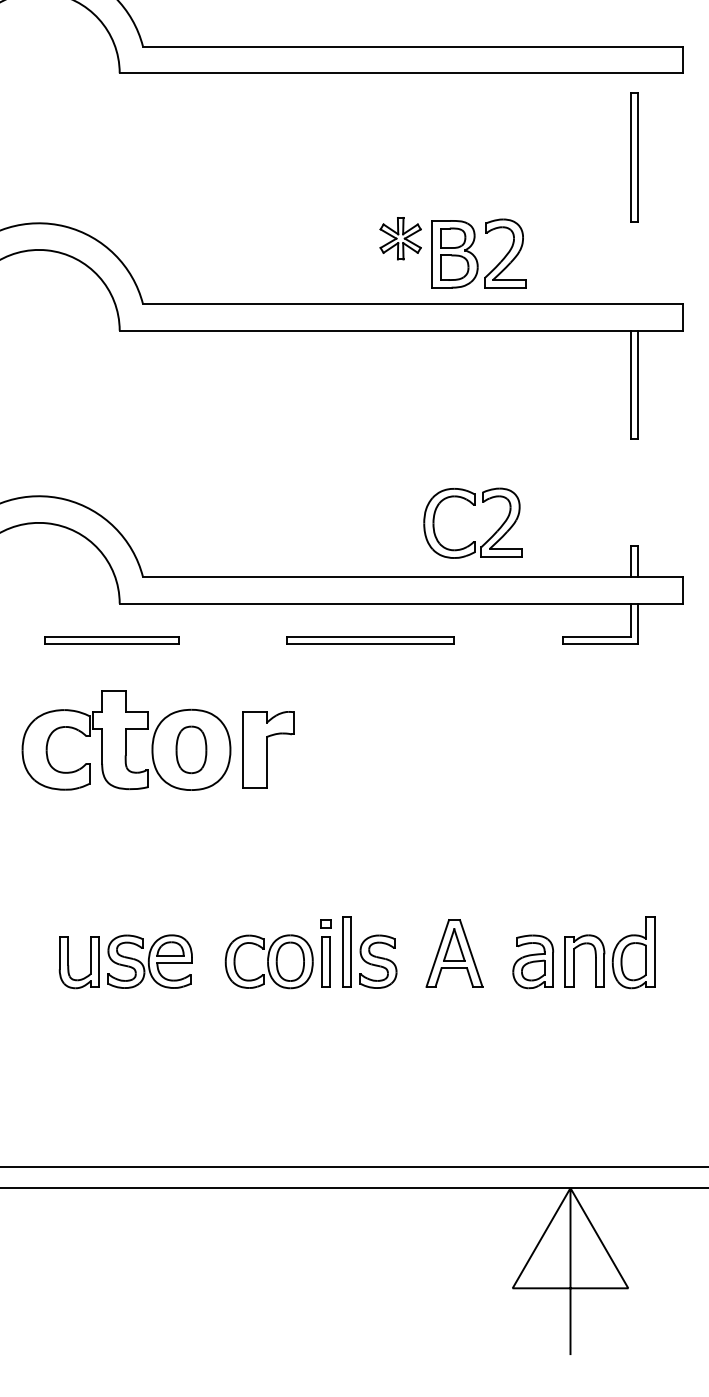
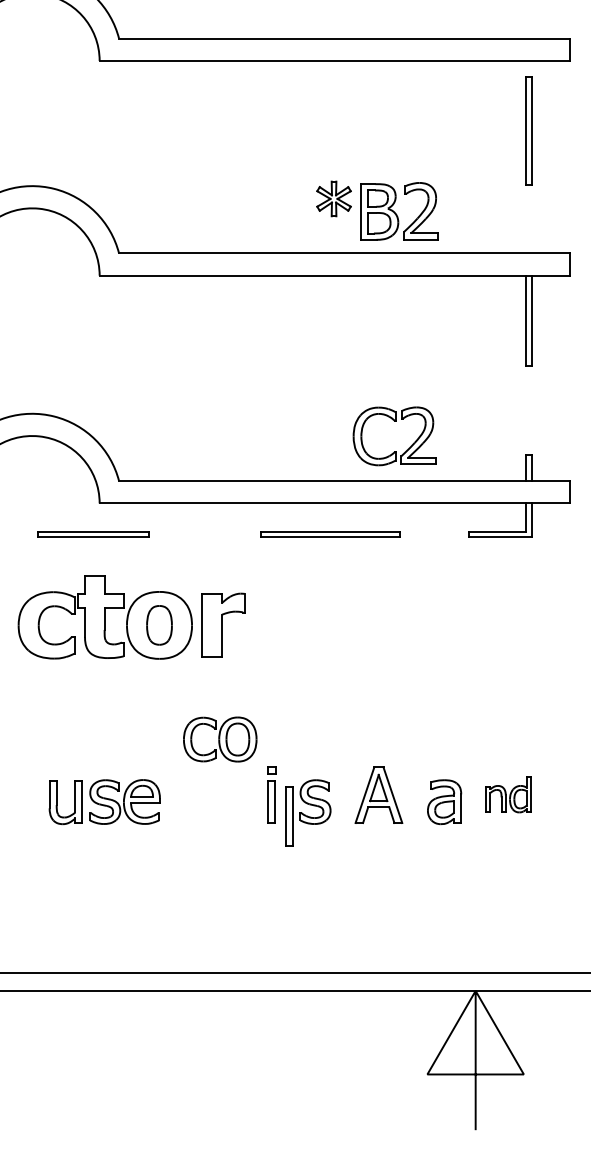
part: (370, 640) -> (330, 534), moved
part: (346, 951) -> (288, 816), moved
part: (609, 952) -> (508, 794), size x0.6
part: (268, 961) -> (219, 739), moved

